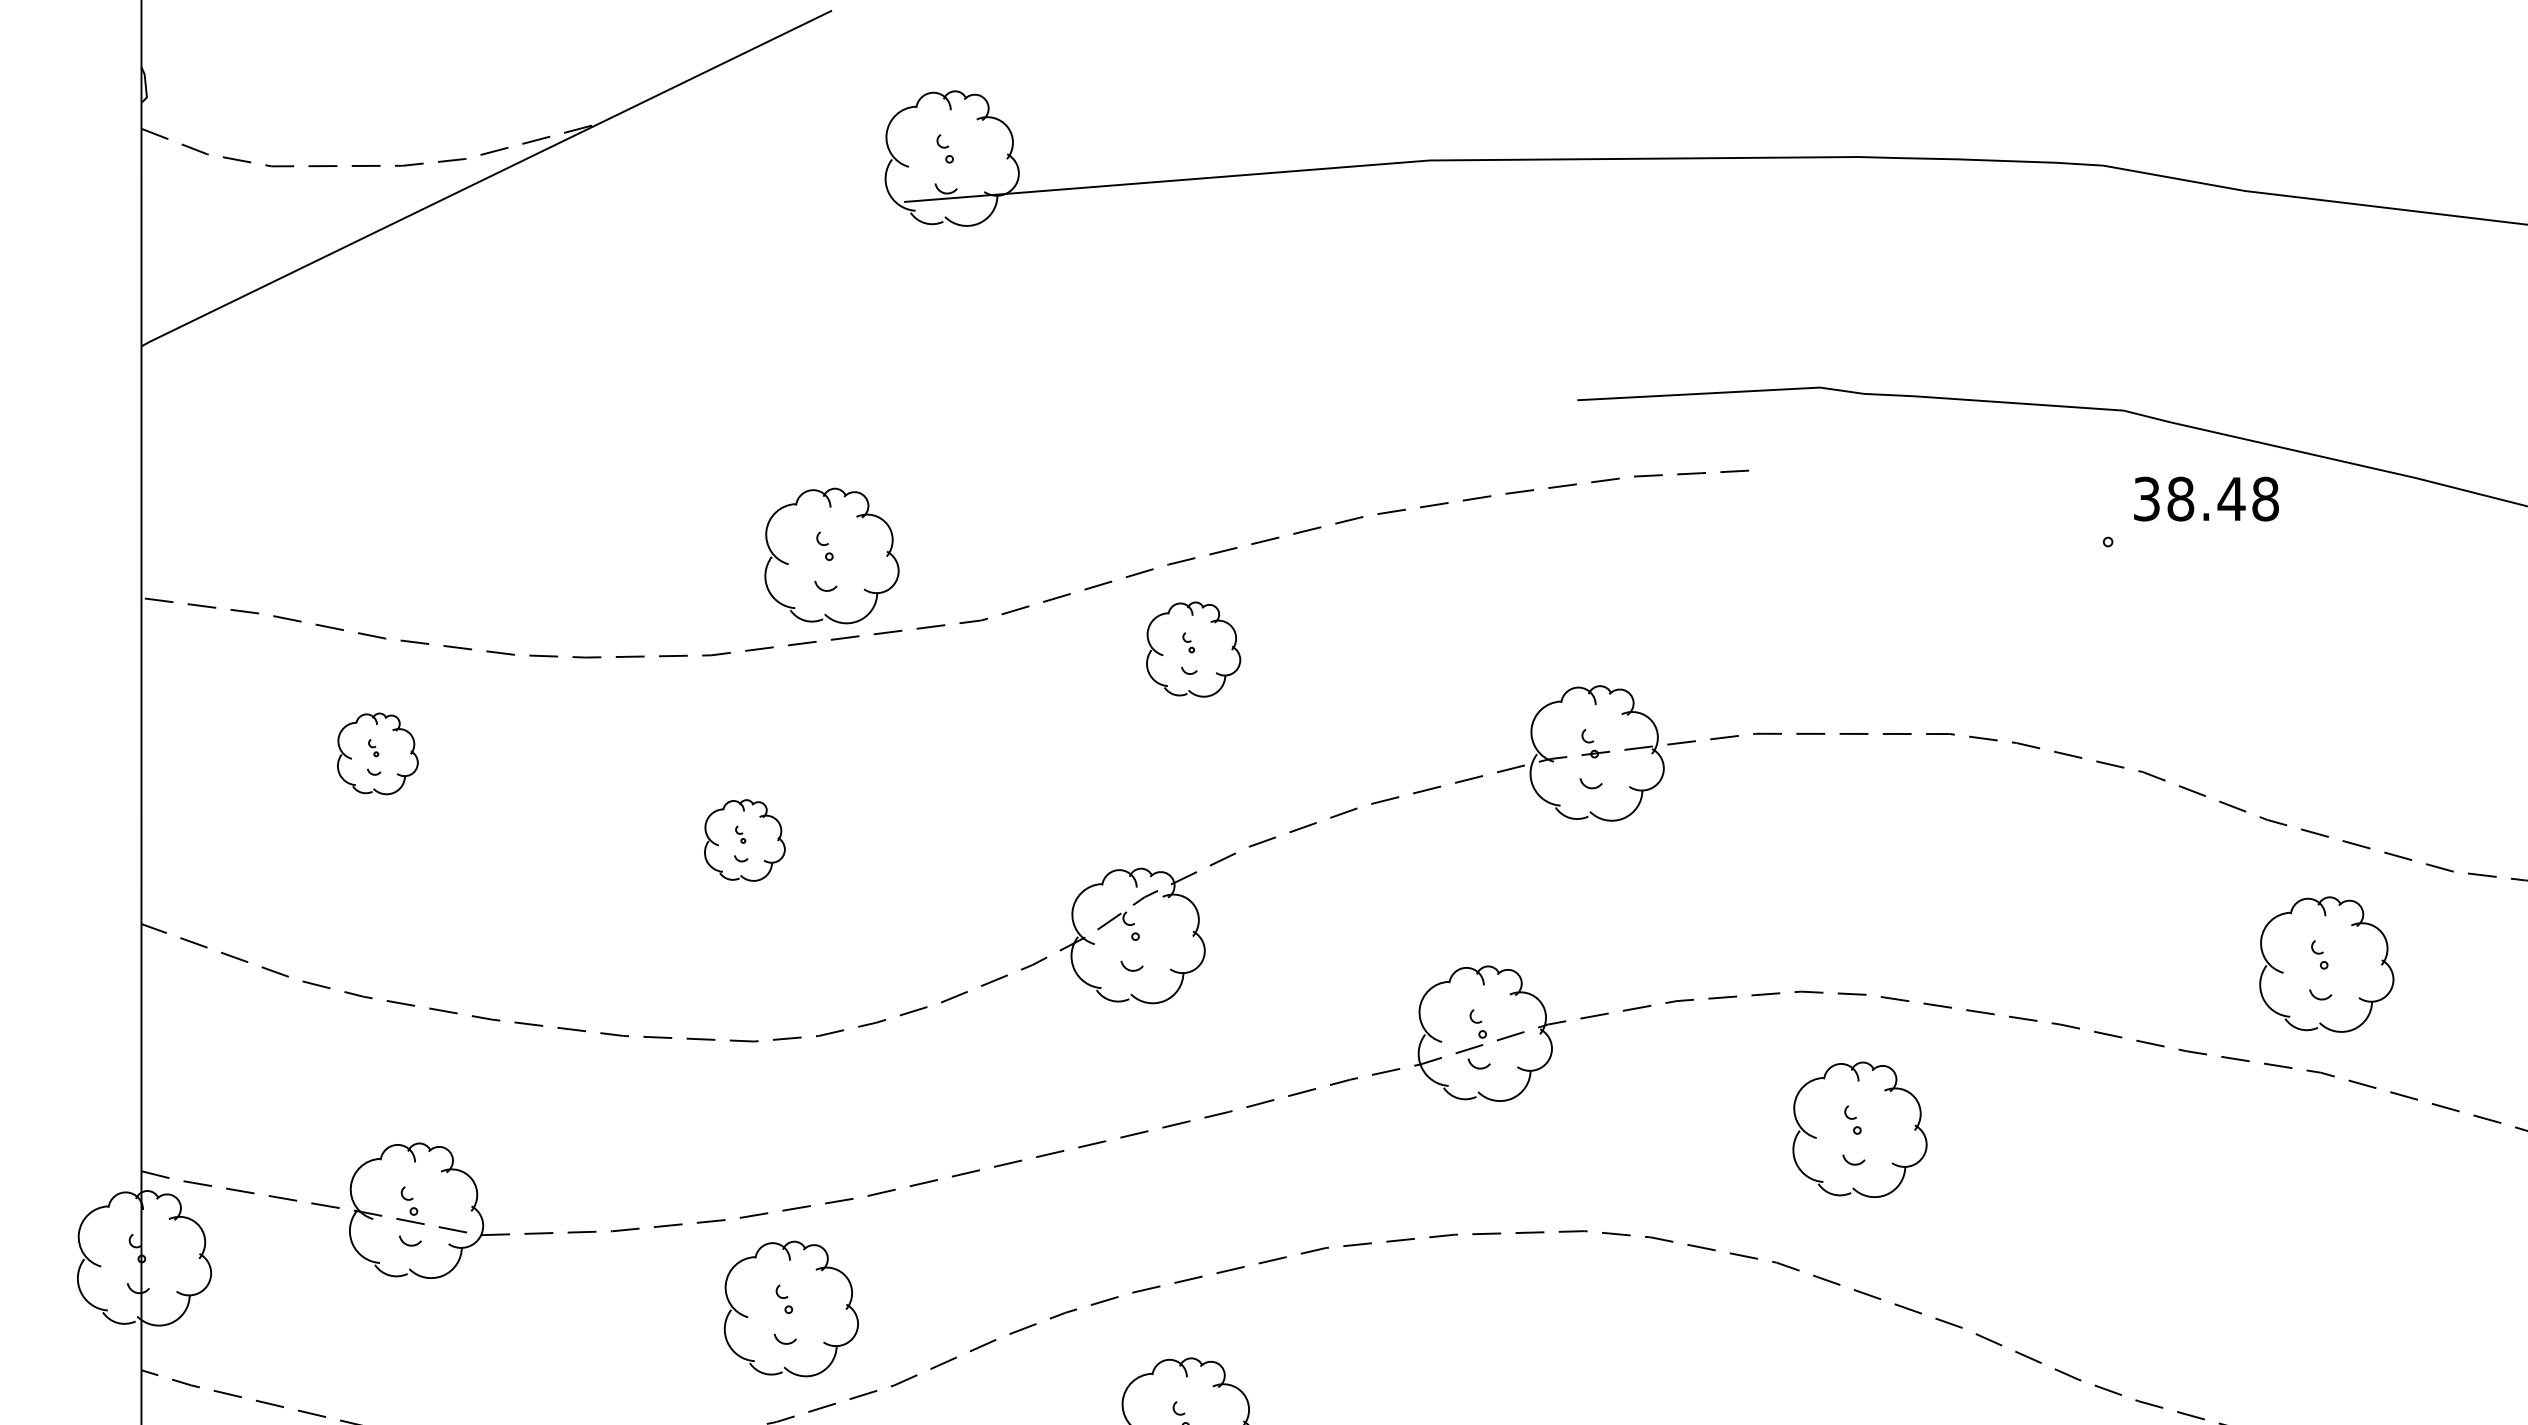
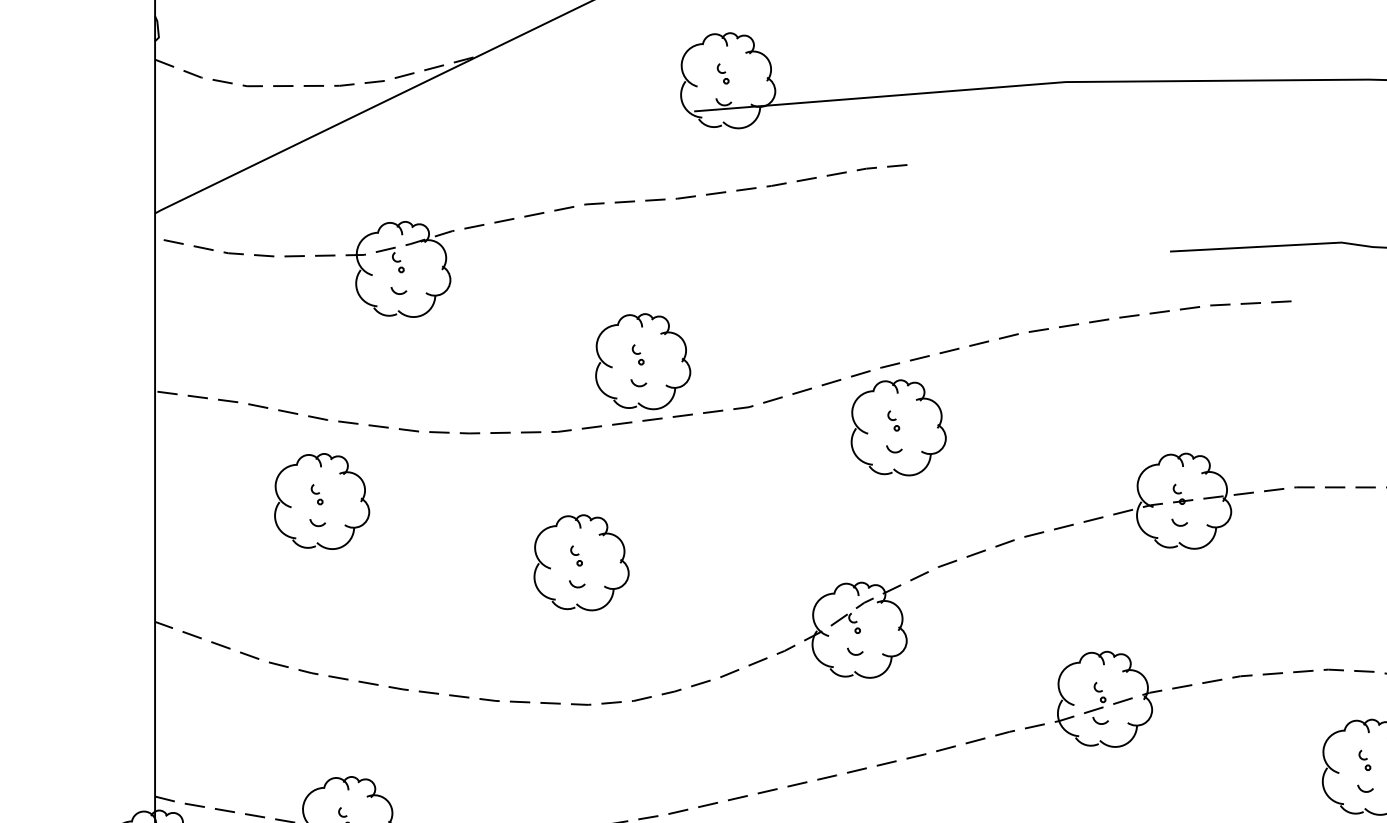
part: (672, 350) -> (530, 216), added
part: (1193, 649) -> (898, 427), size x1.43
part: (377, 753) -> (321, 501), size x1.67
part: (744, 840) -> (581, 562), size x1.67

